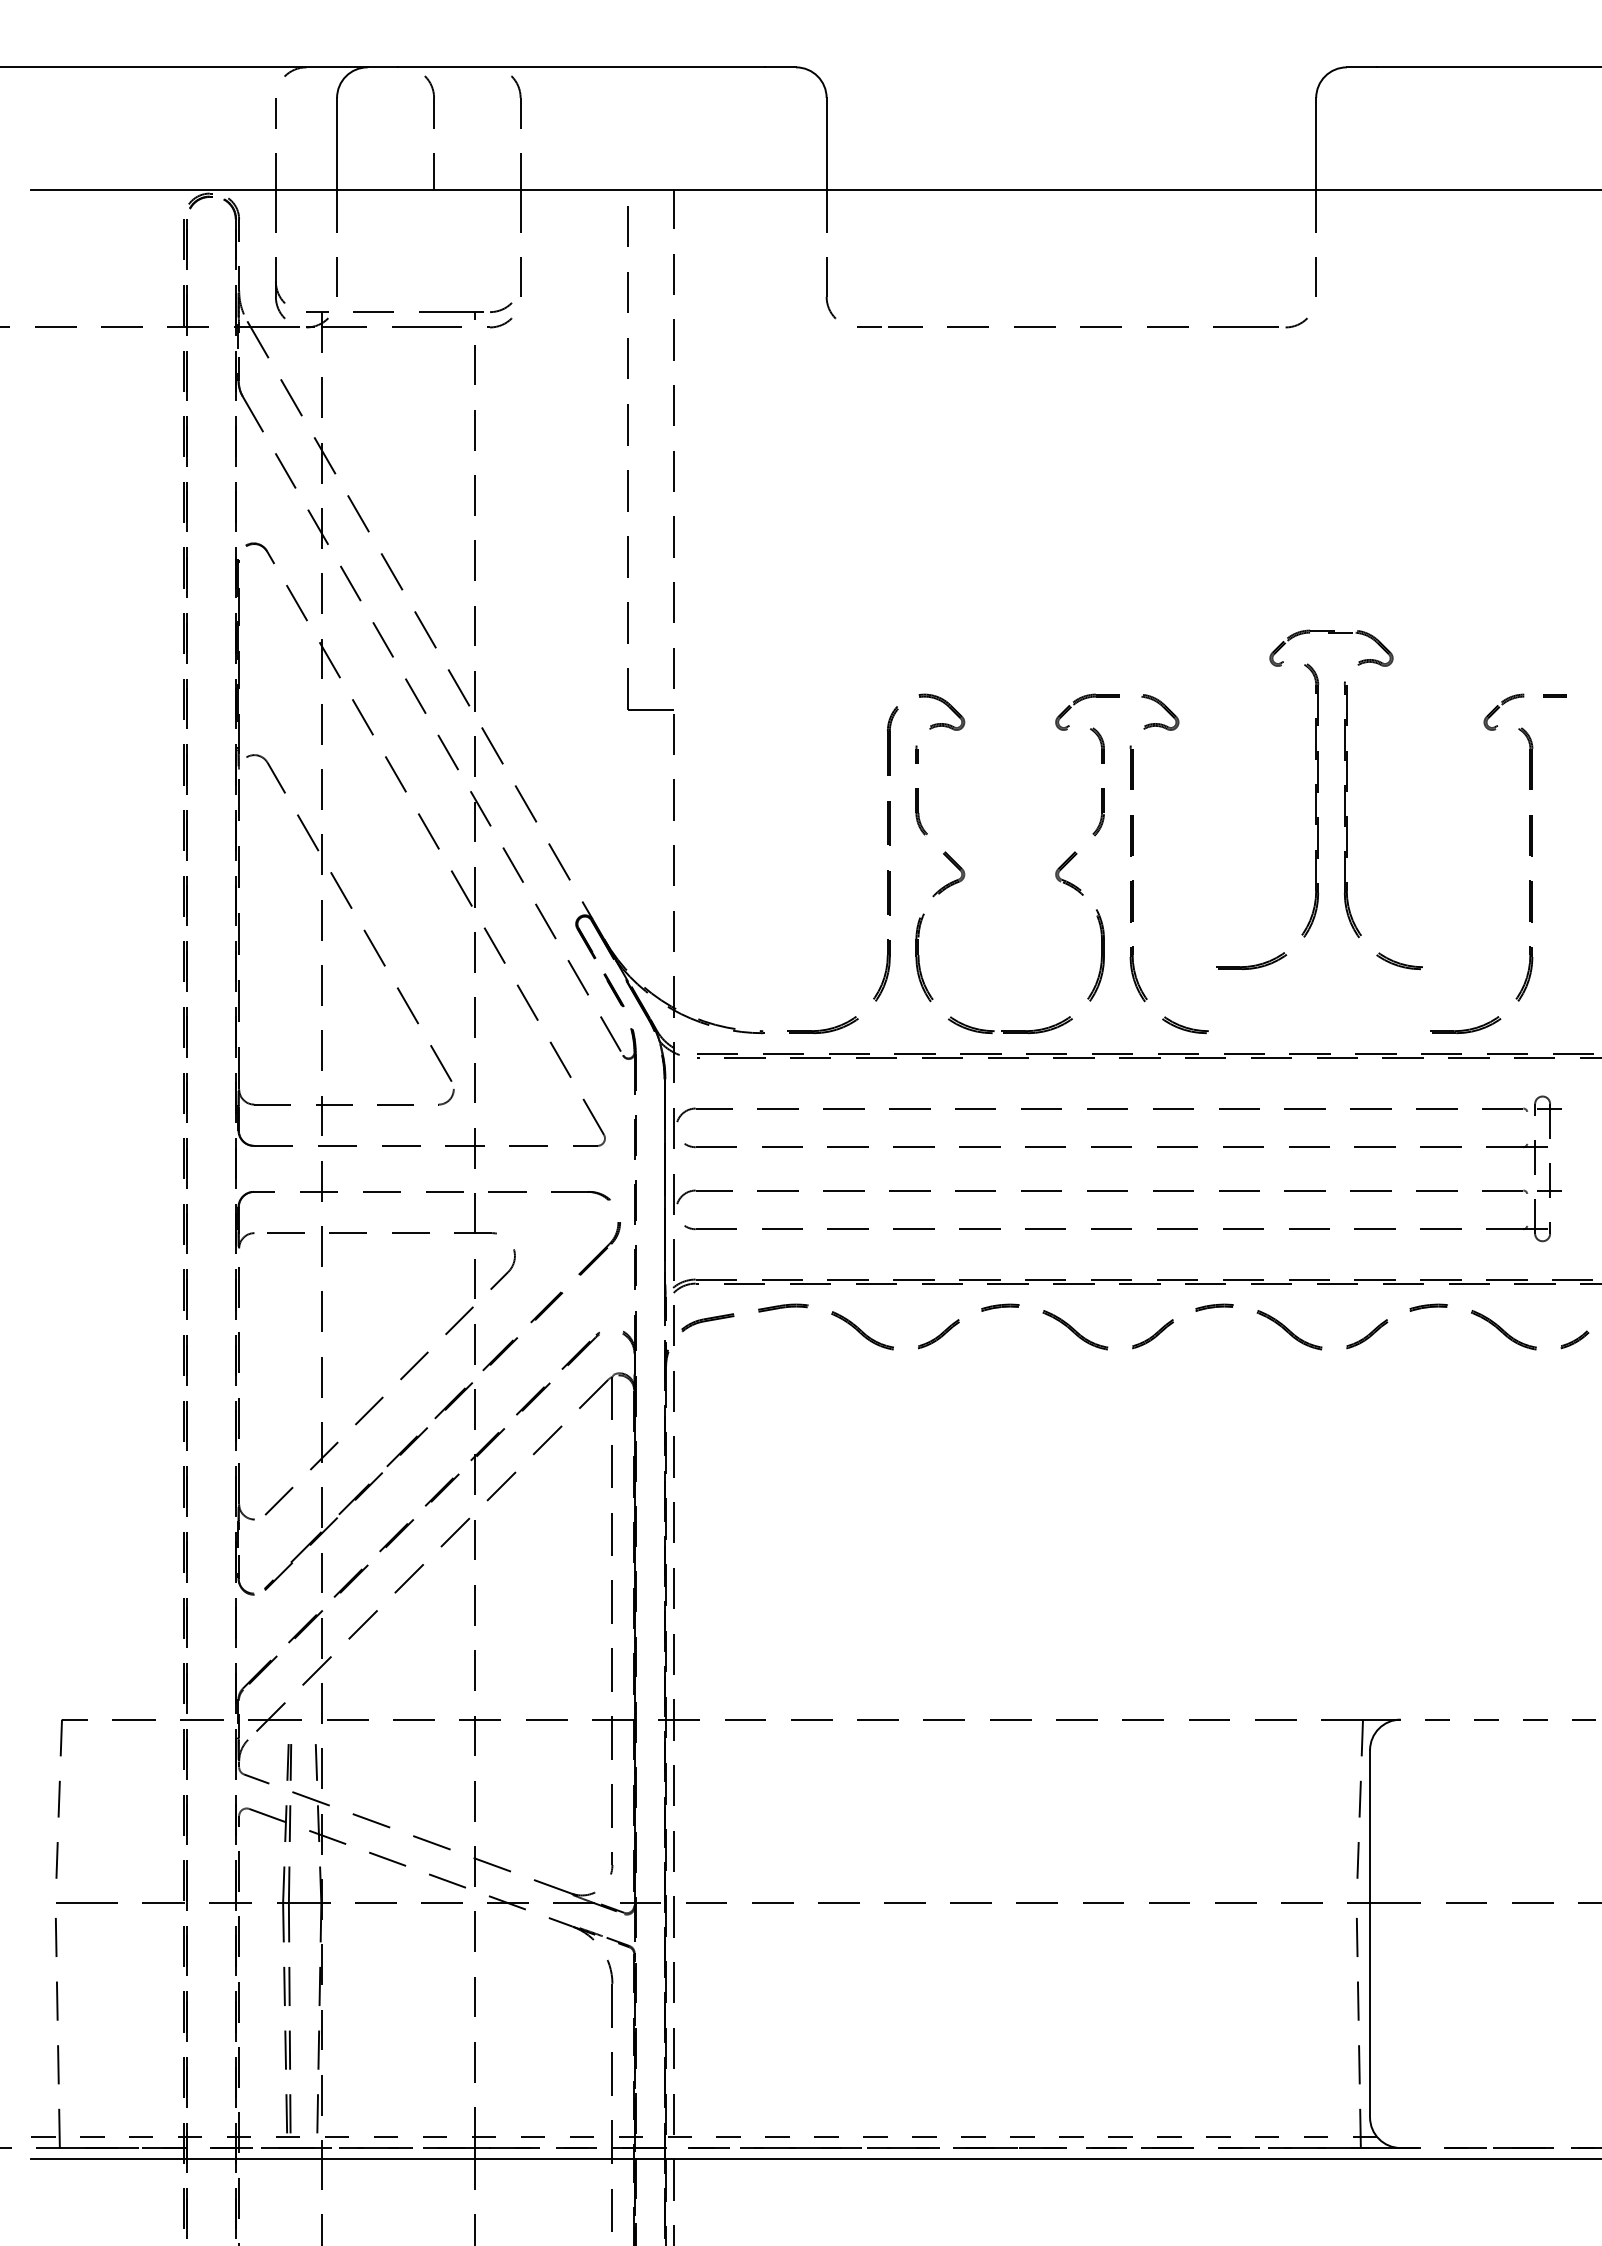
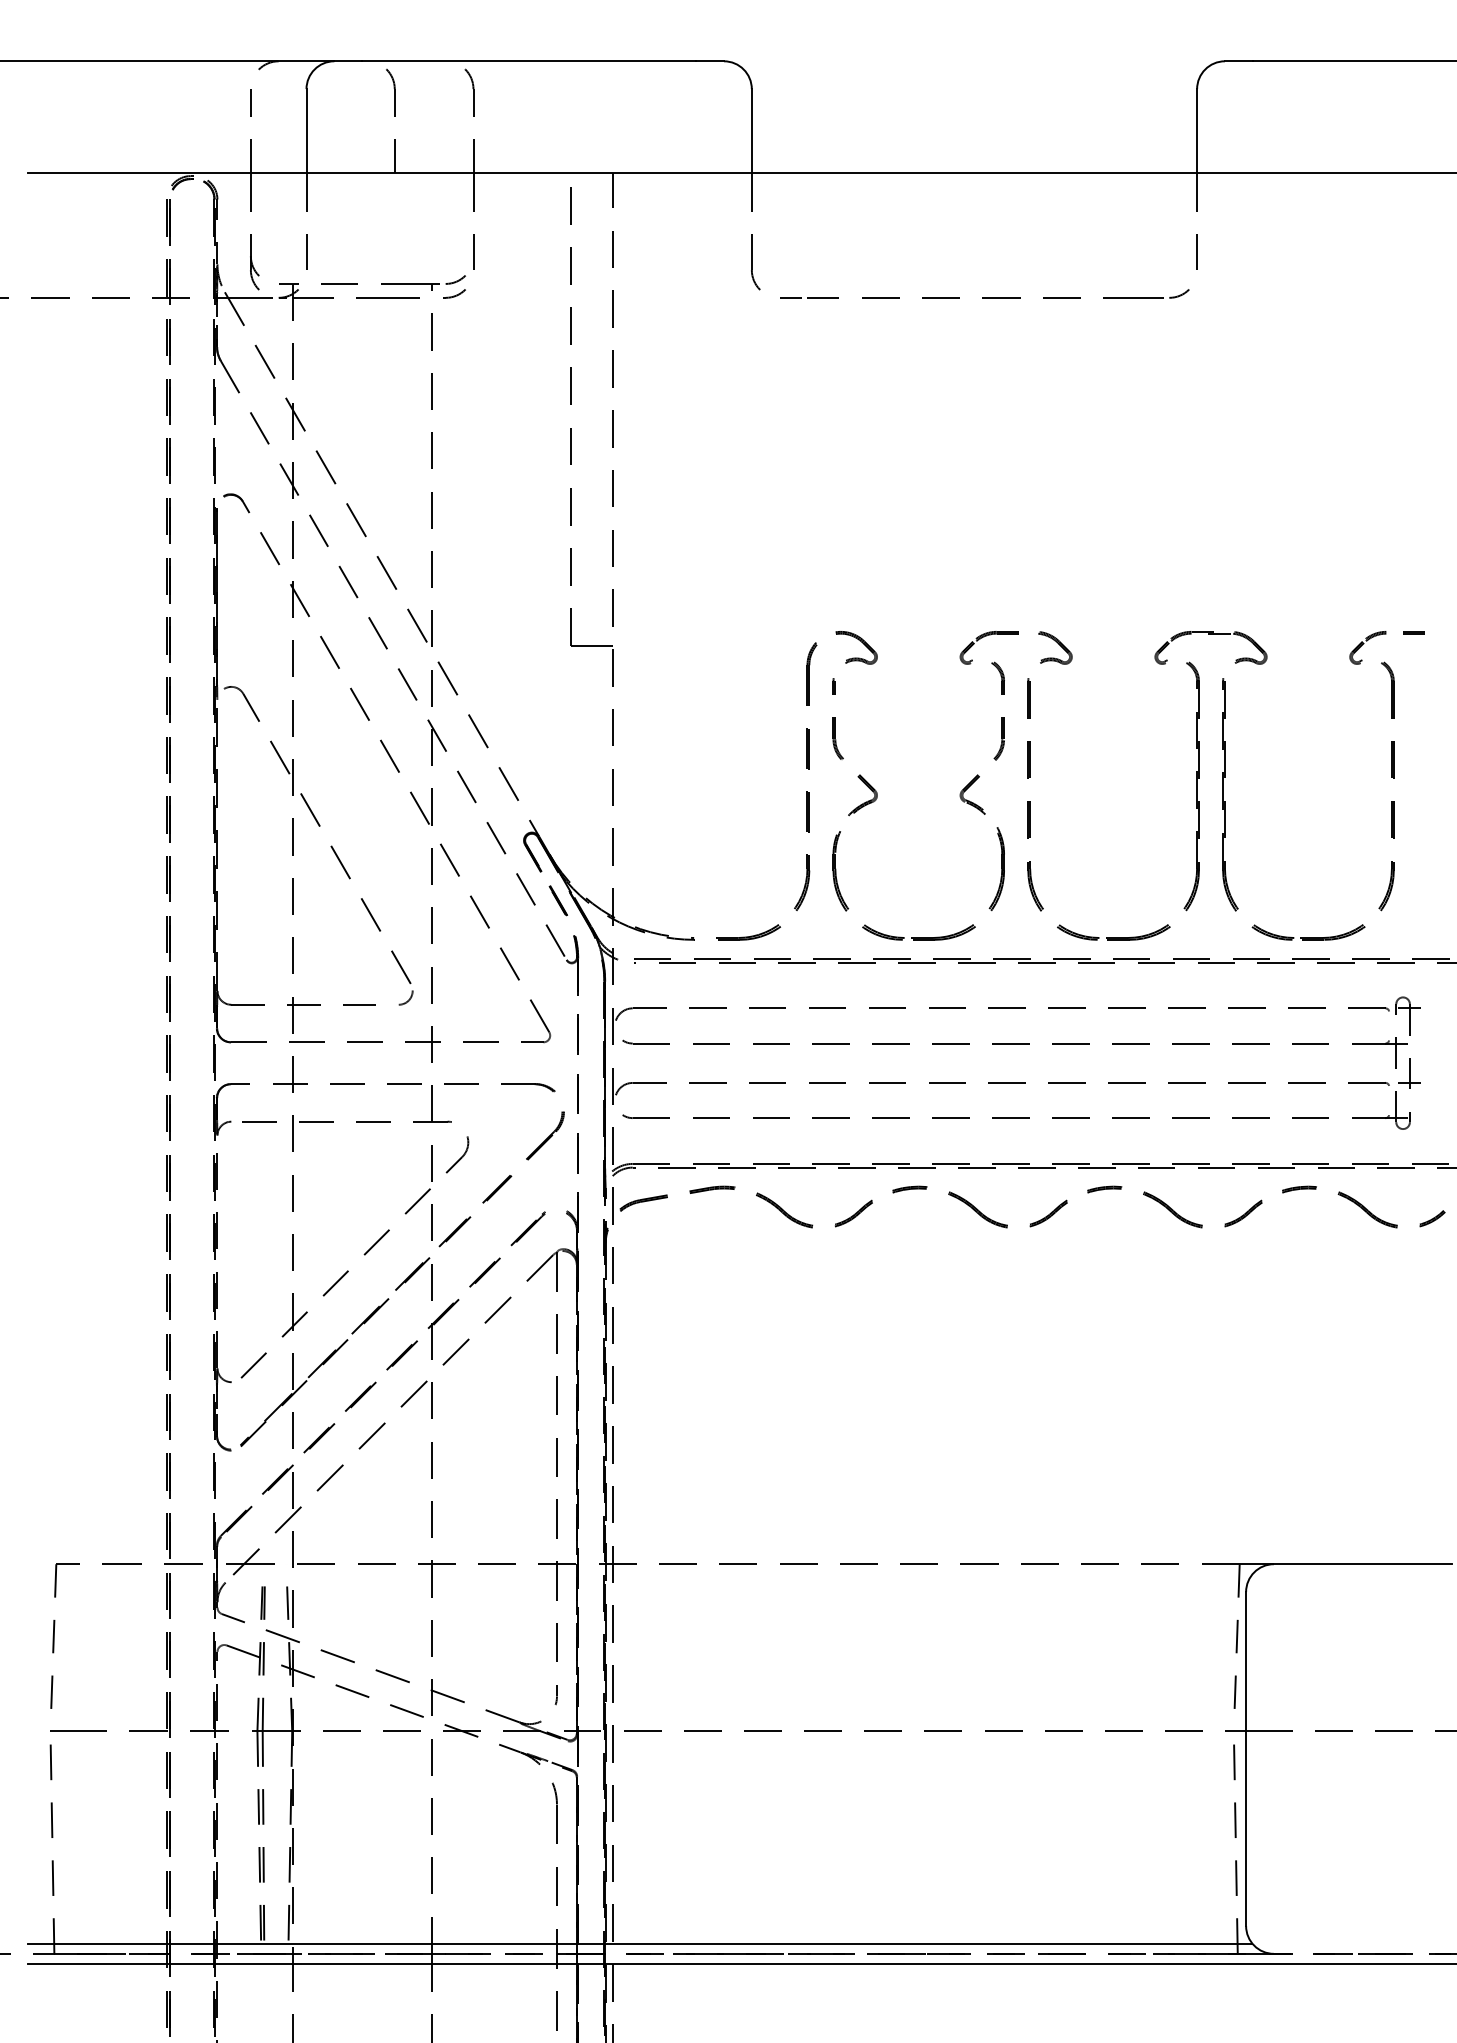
part: (1319, 799) -> (1200, 785), moved
line: (1498, 1719) -> (1362, 1564), dashed -> solid
line: (704, 2136) -> (640, 1943), dashed -> solid

